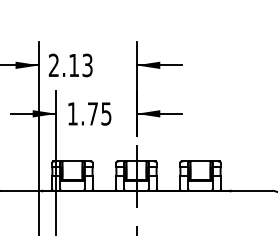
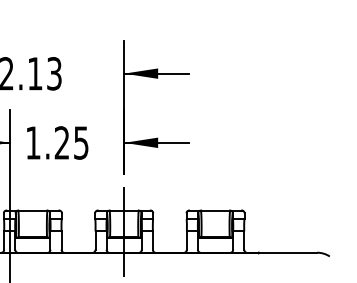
text: (92, 113) -> (61, 142), 1.75 -> 1.25

